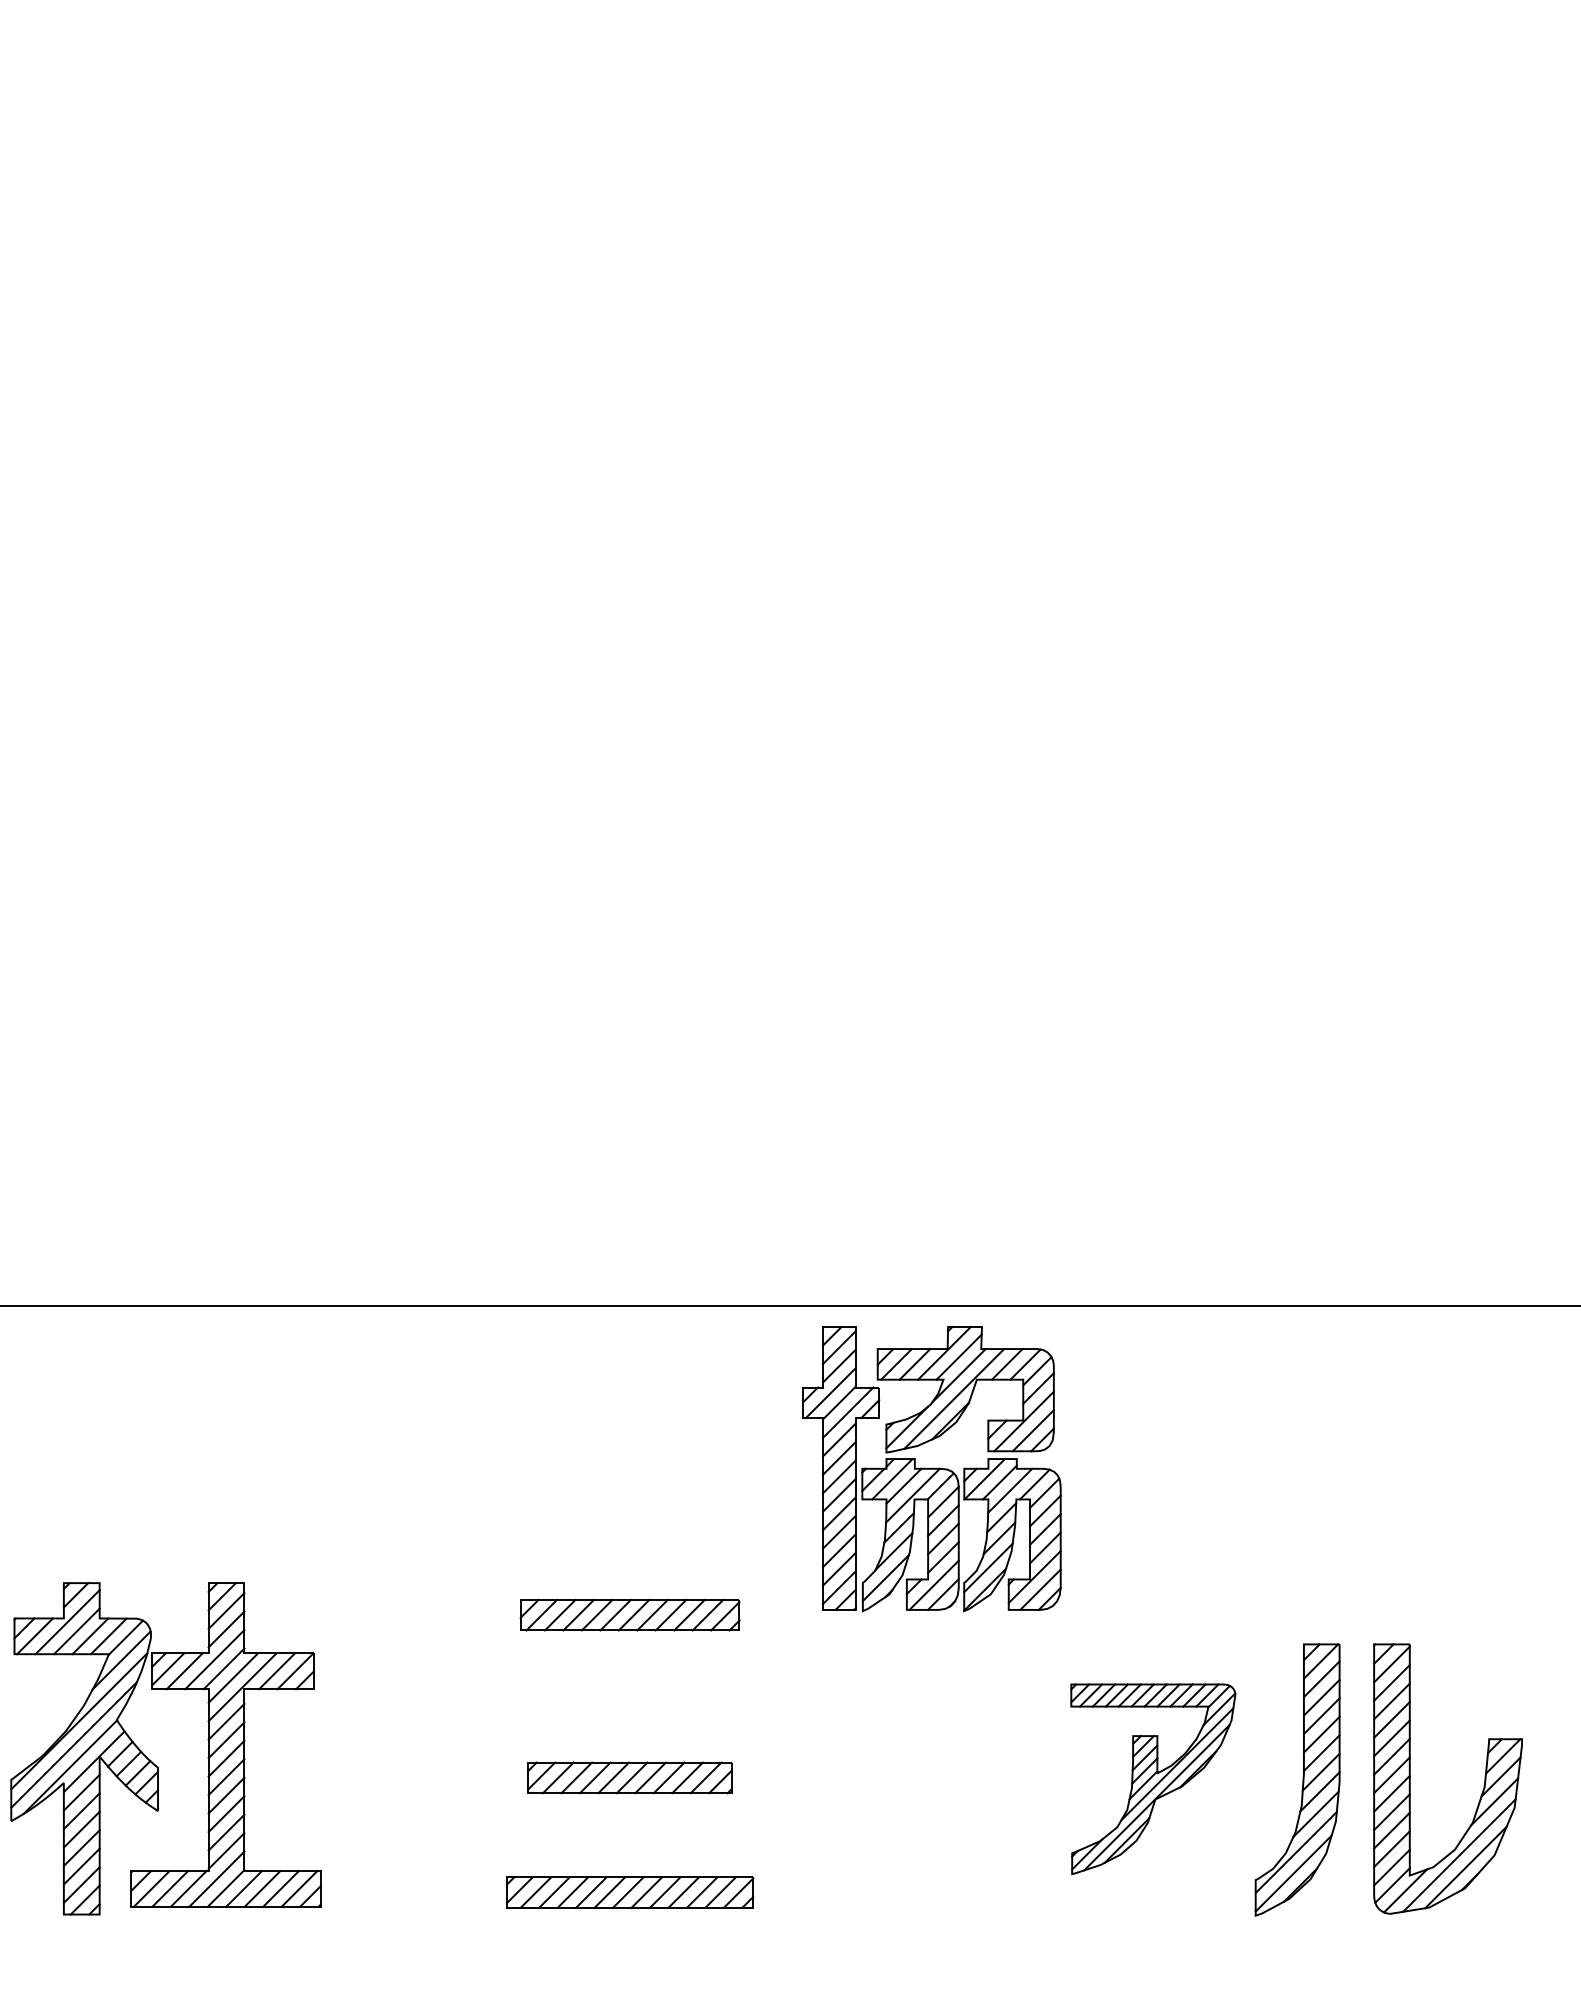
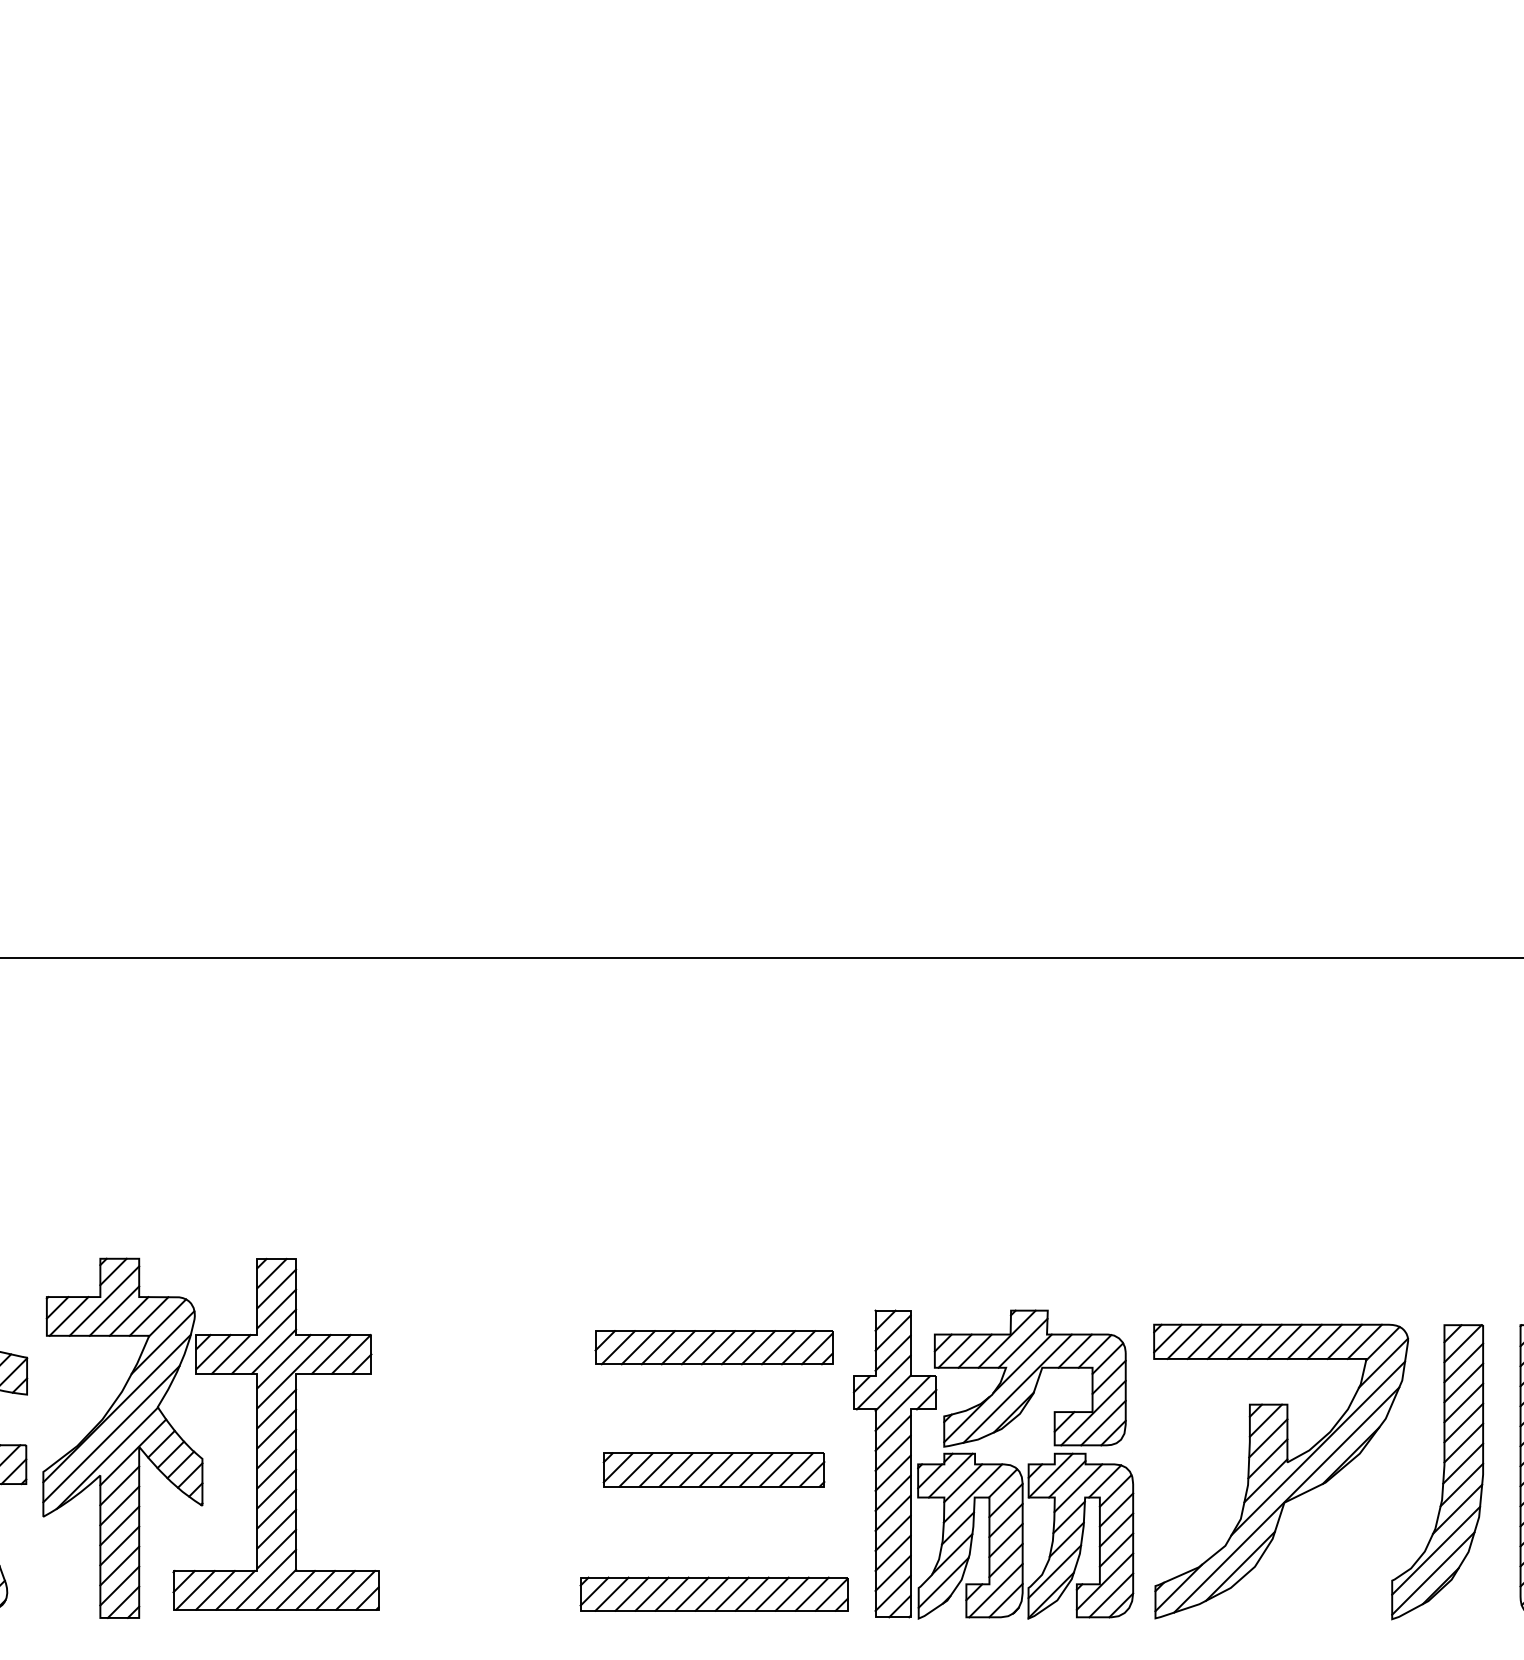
part: (931, 1468) -> (993, 1464), moved
part: (629, 1614) -> (713, 1346), moved
part: (1153, 1778) -> (1281, 1470), size x1.43

